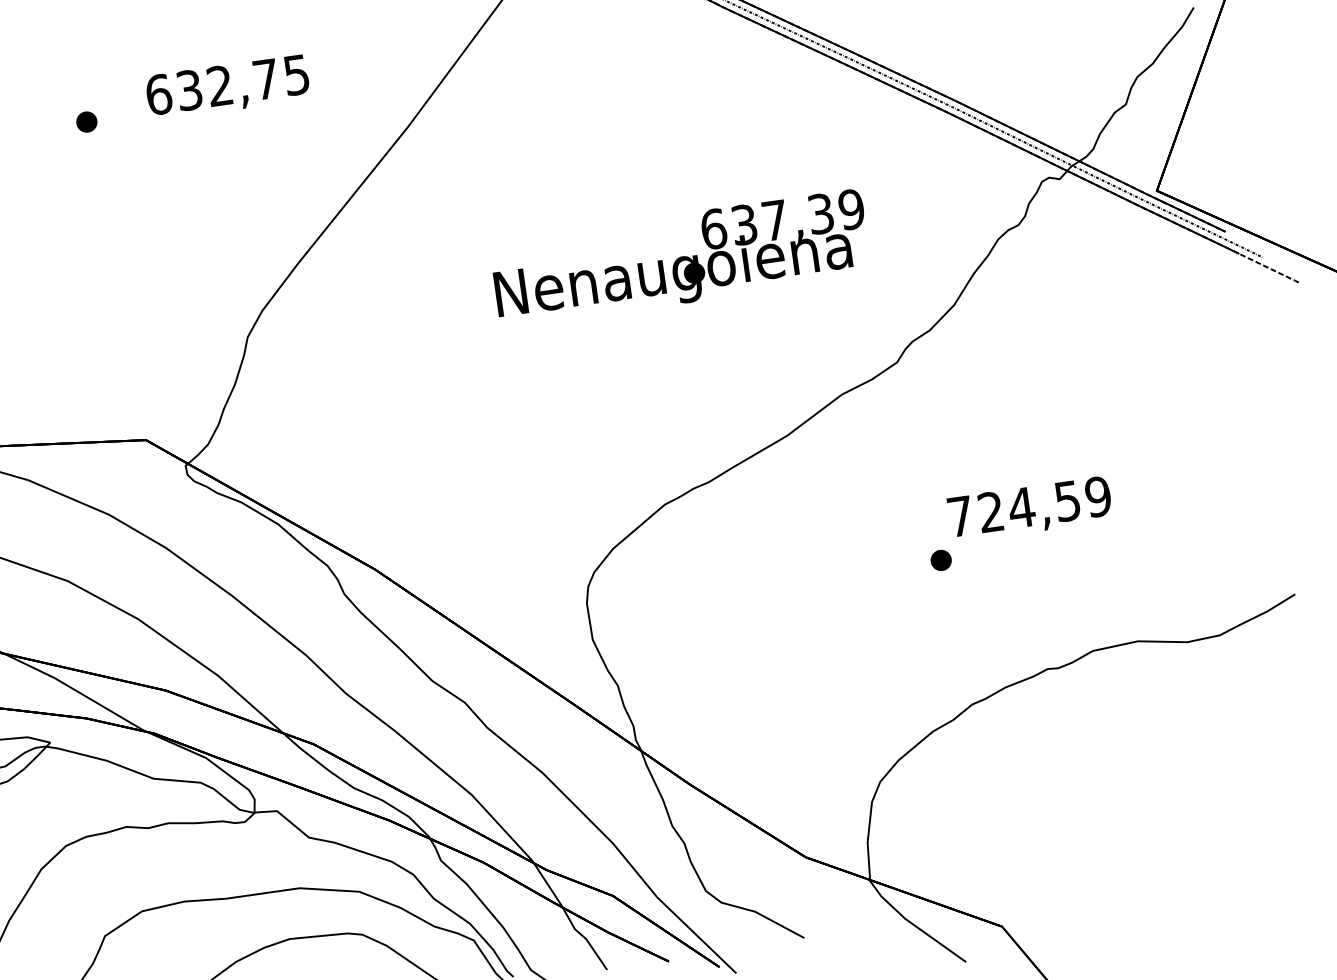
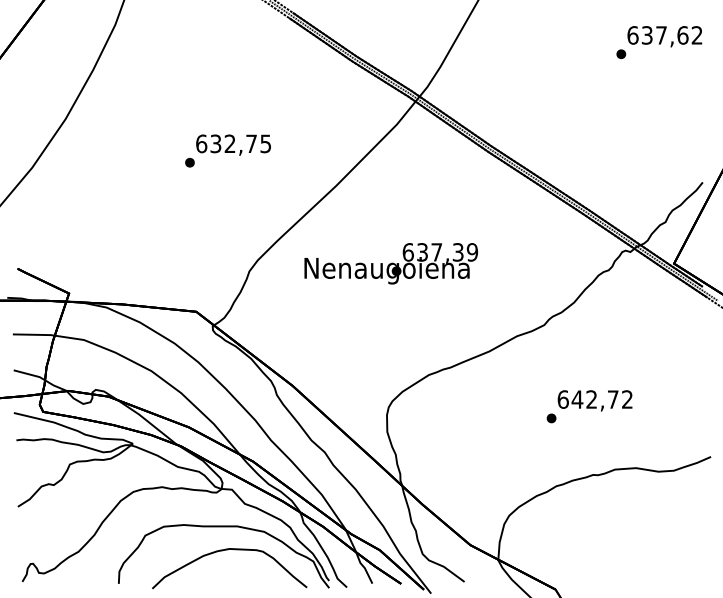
text: (227, 86) -> (233, 144), moved
text: (681, 258) -> (391, 263), moved
text: (1027, 506) -> (594, 399), 724,59 -> 642,72

